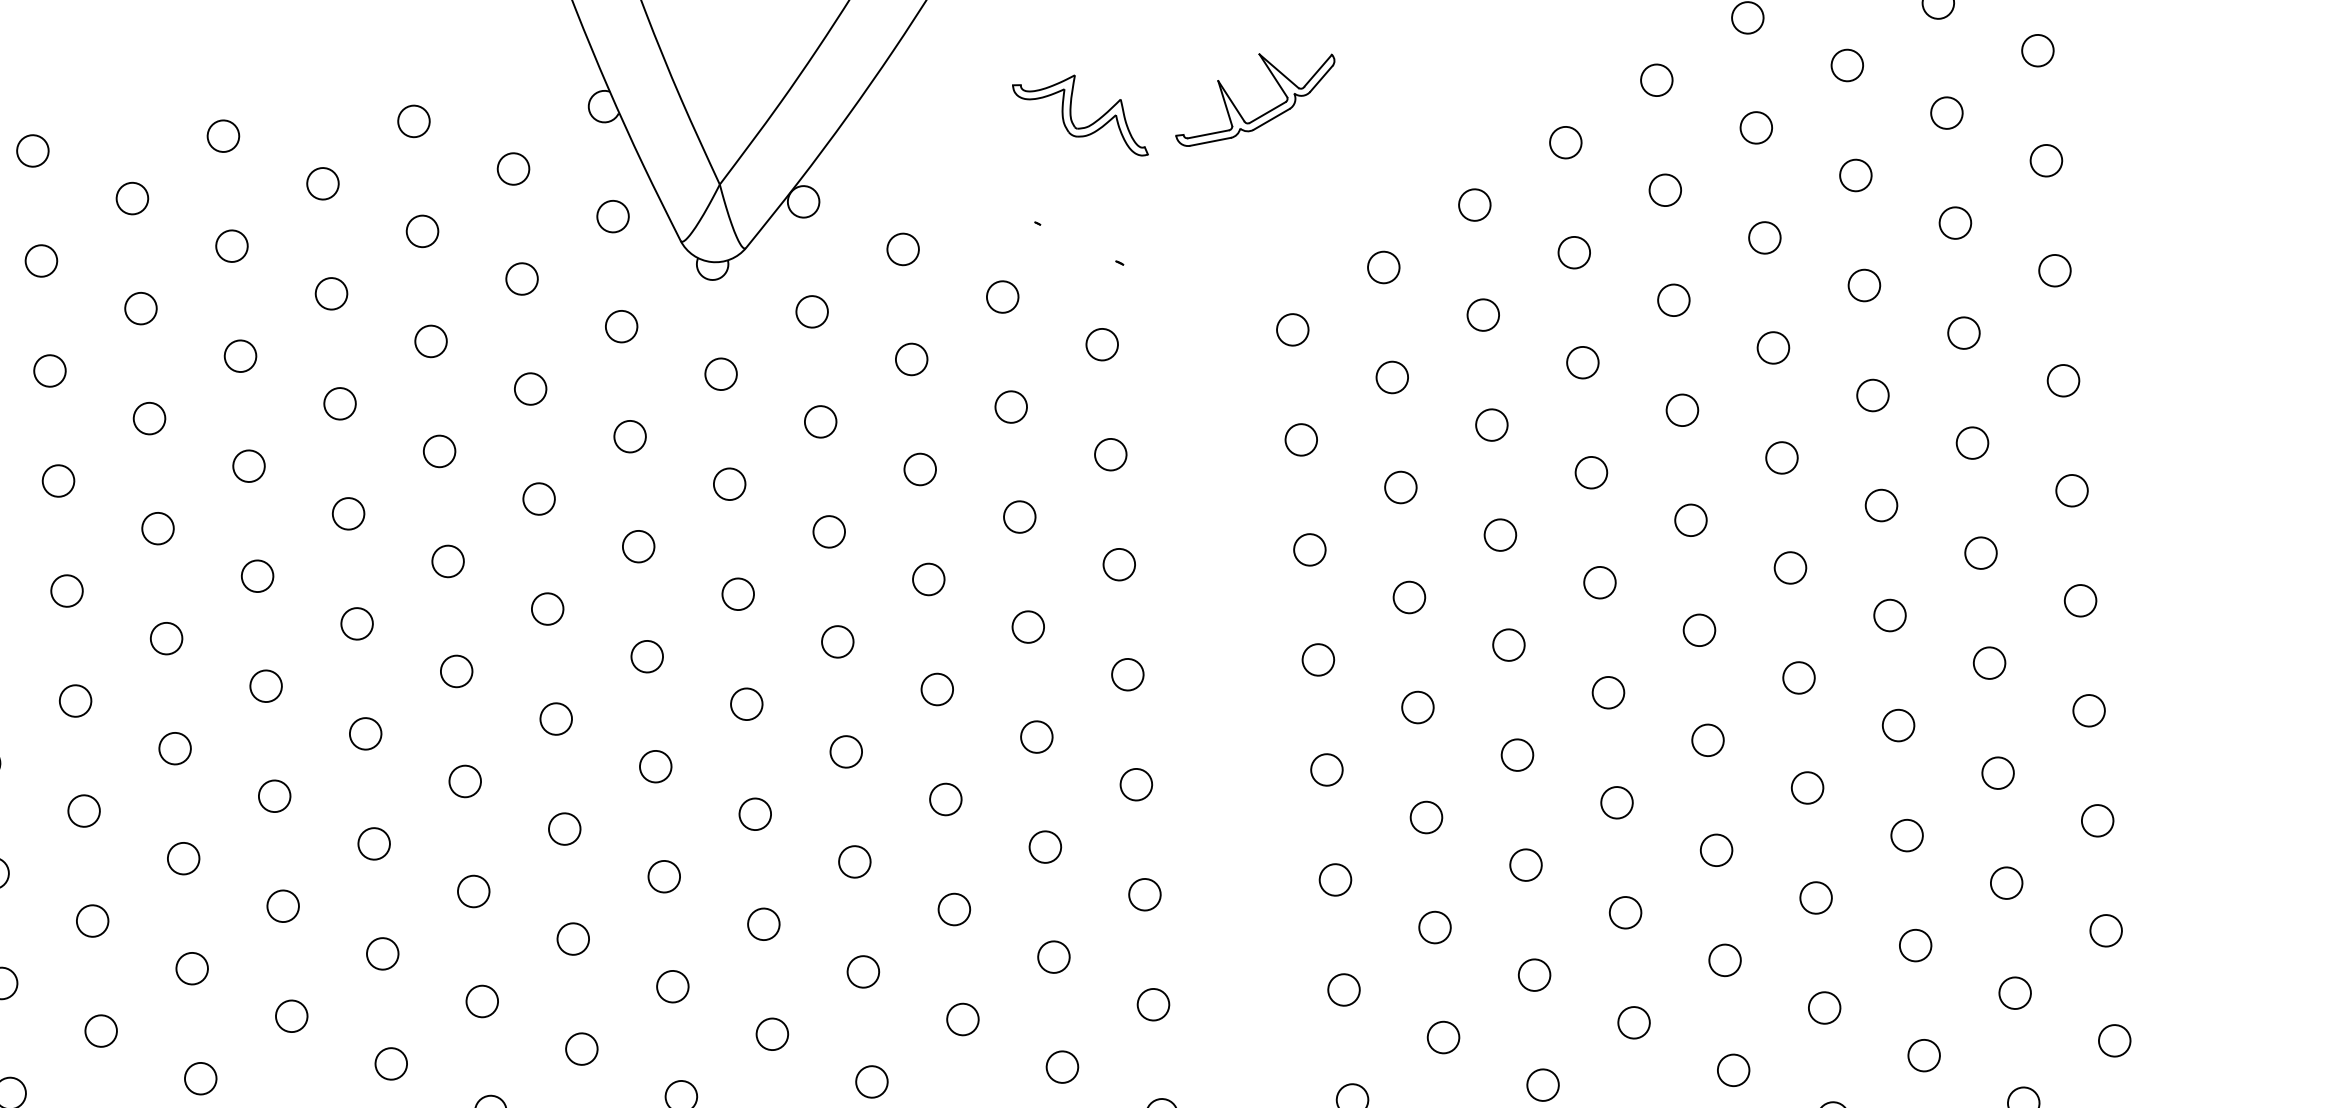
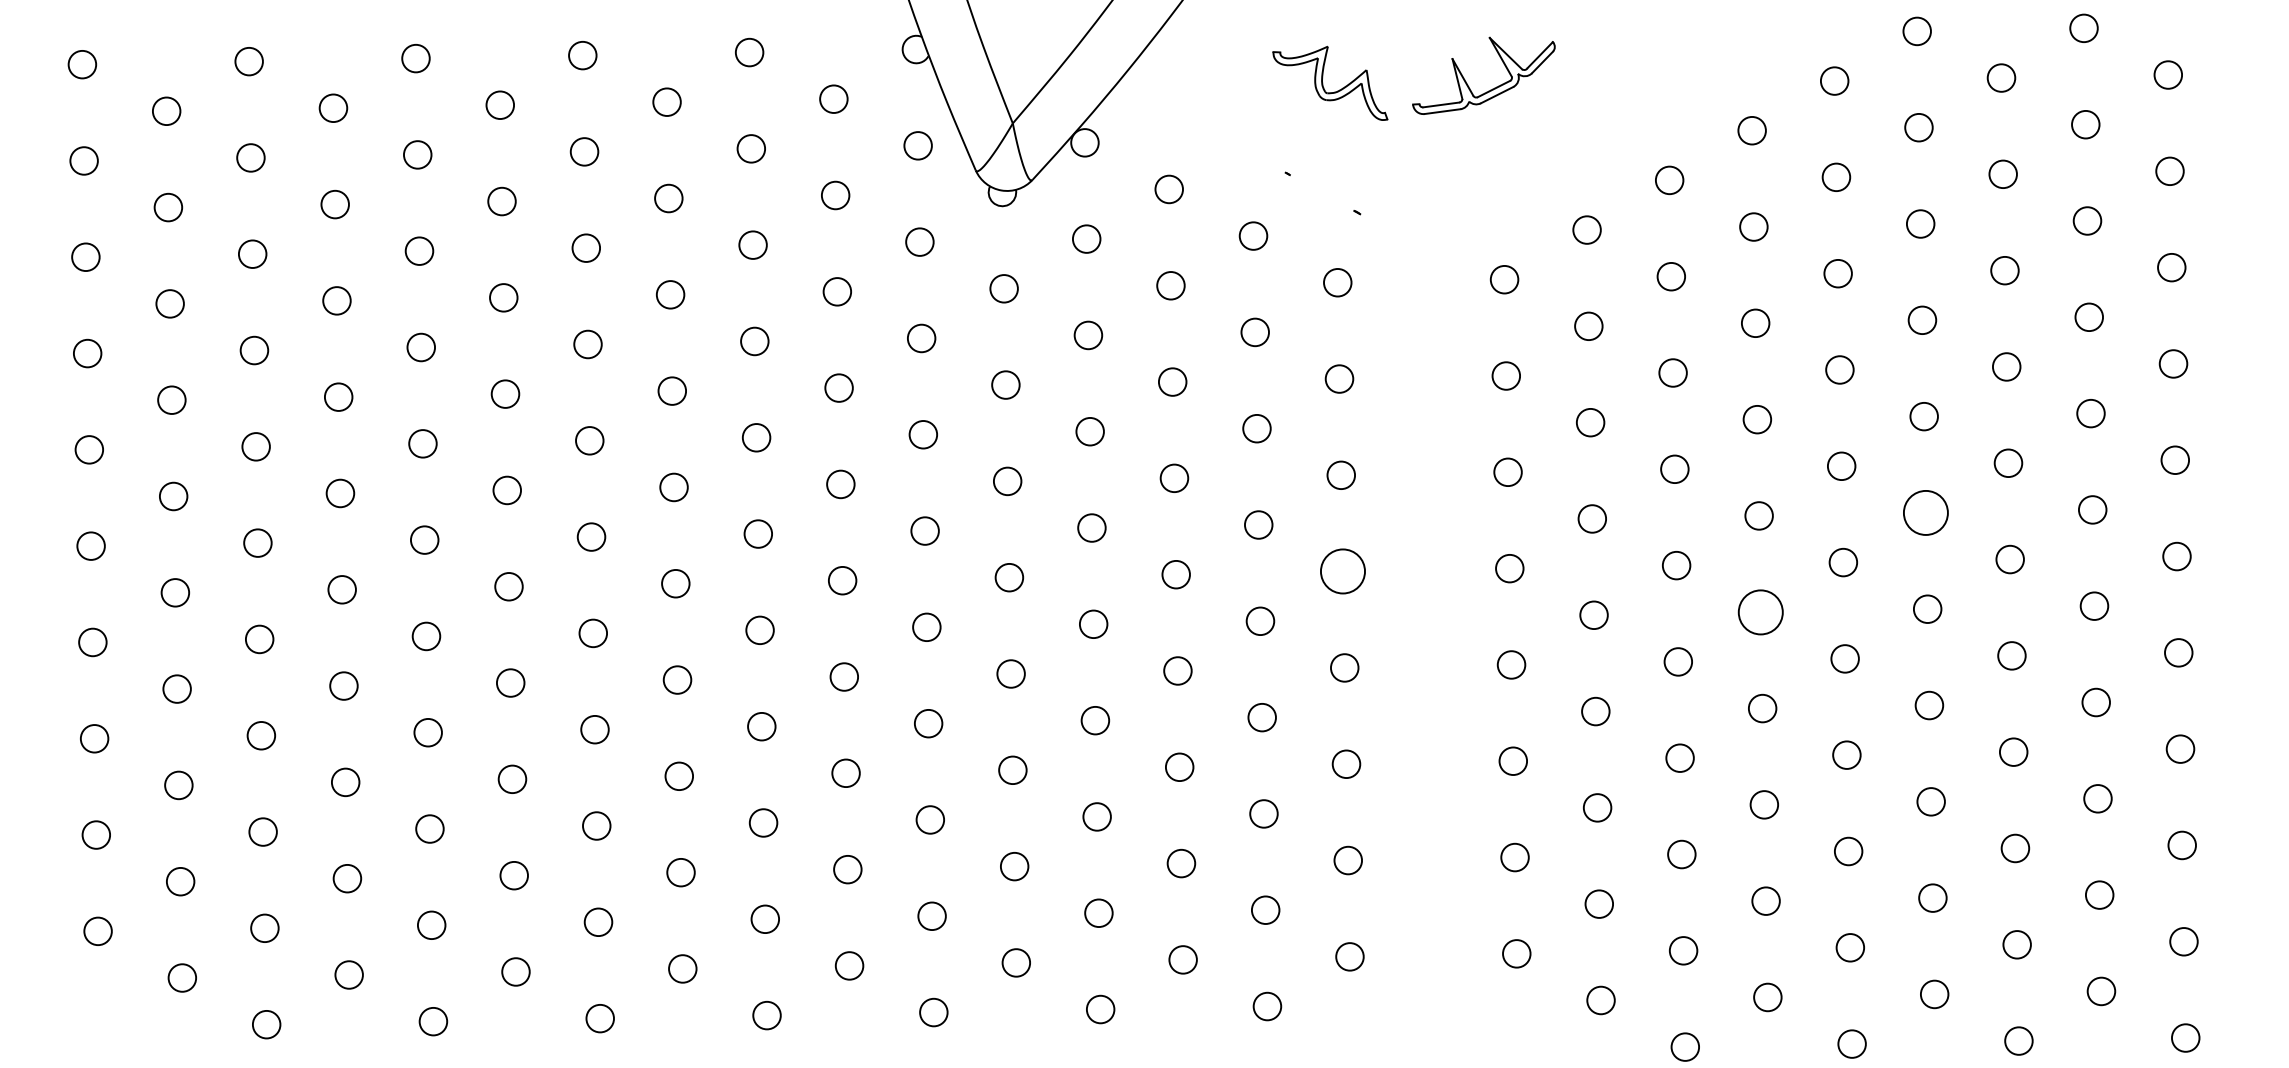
circle: (1789, 567) -> (1925, 512), size x1.6
circle: (1127, 674) -> (1342, 571), size x1.6
circle: (1608, 691) -> (1760, 611), size x1.6

